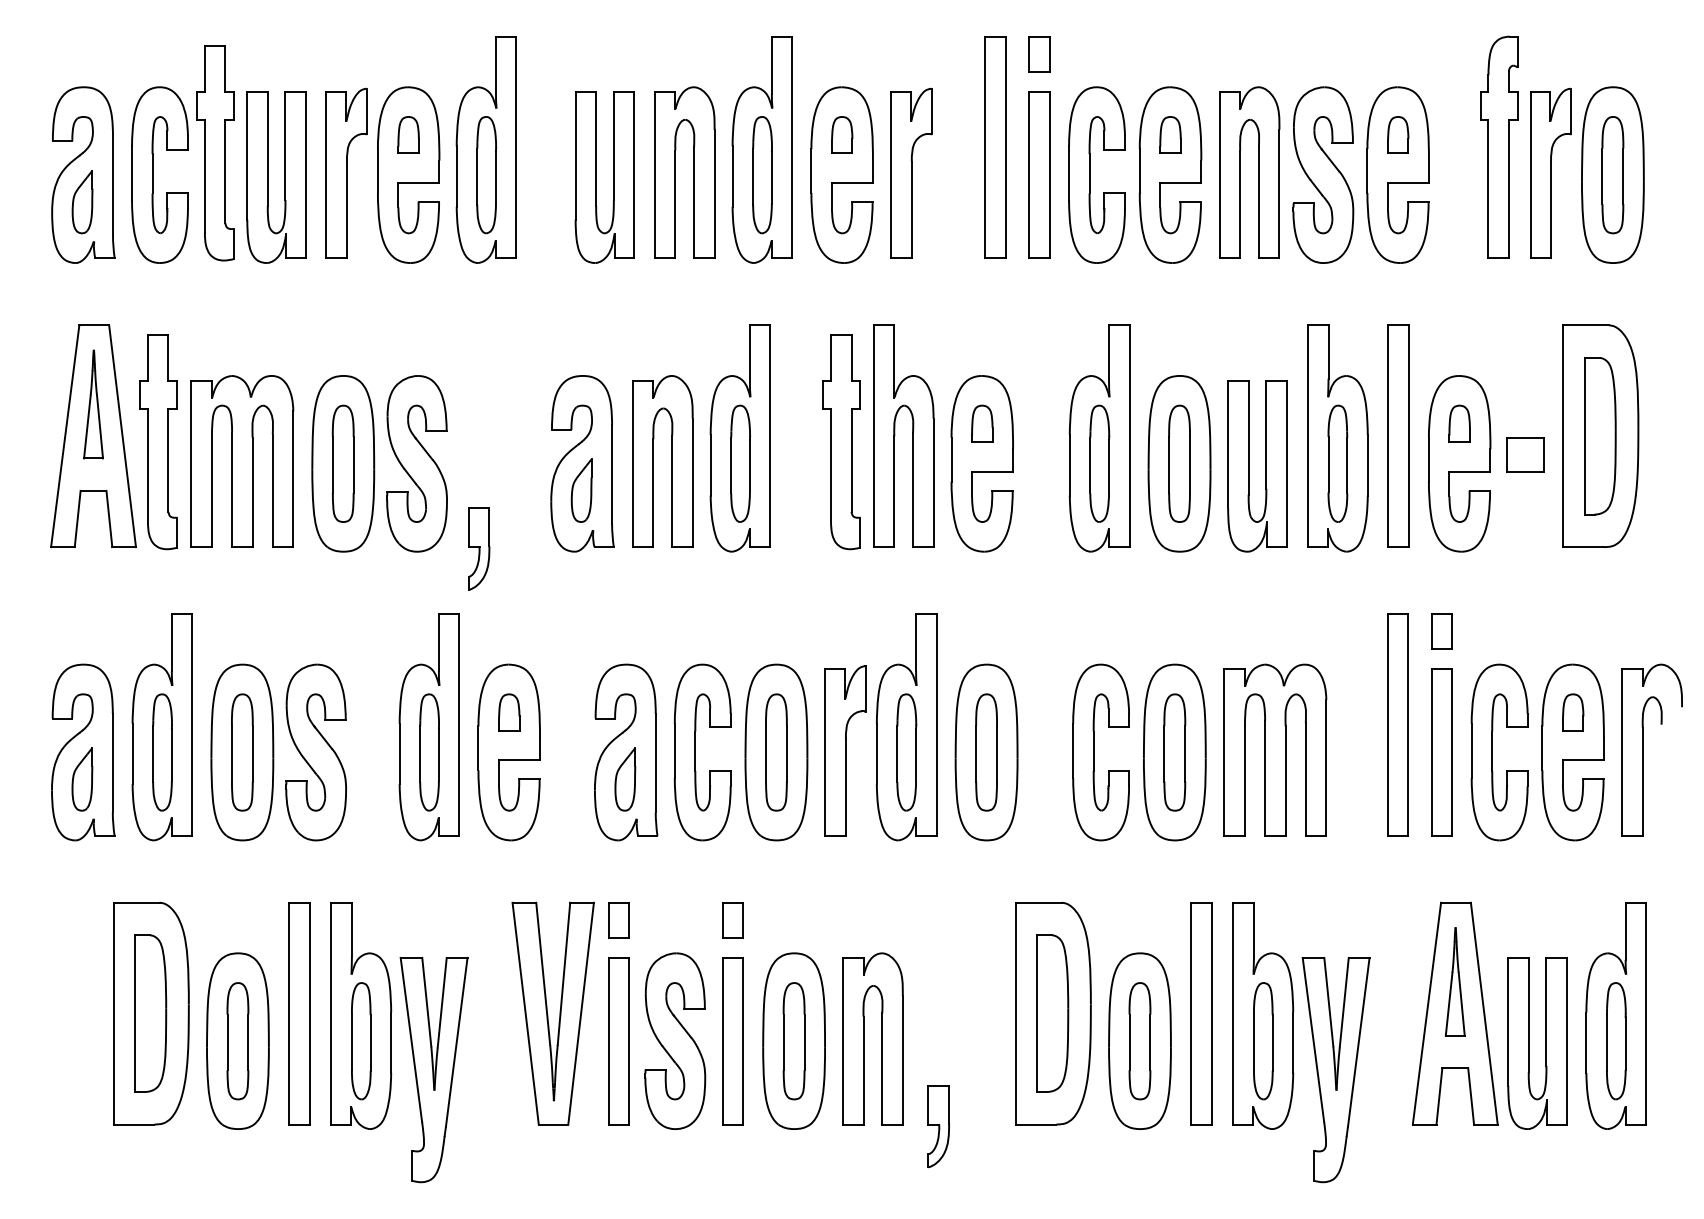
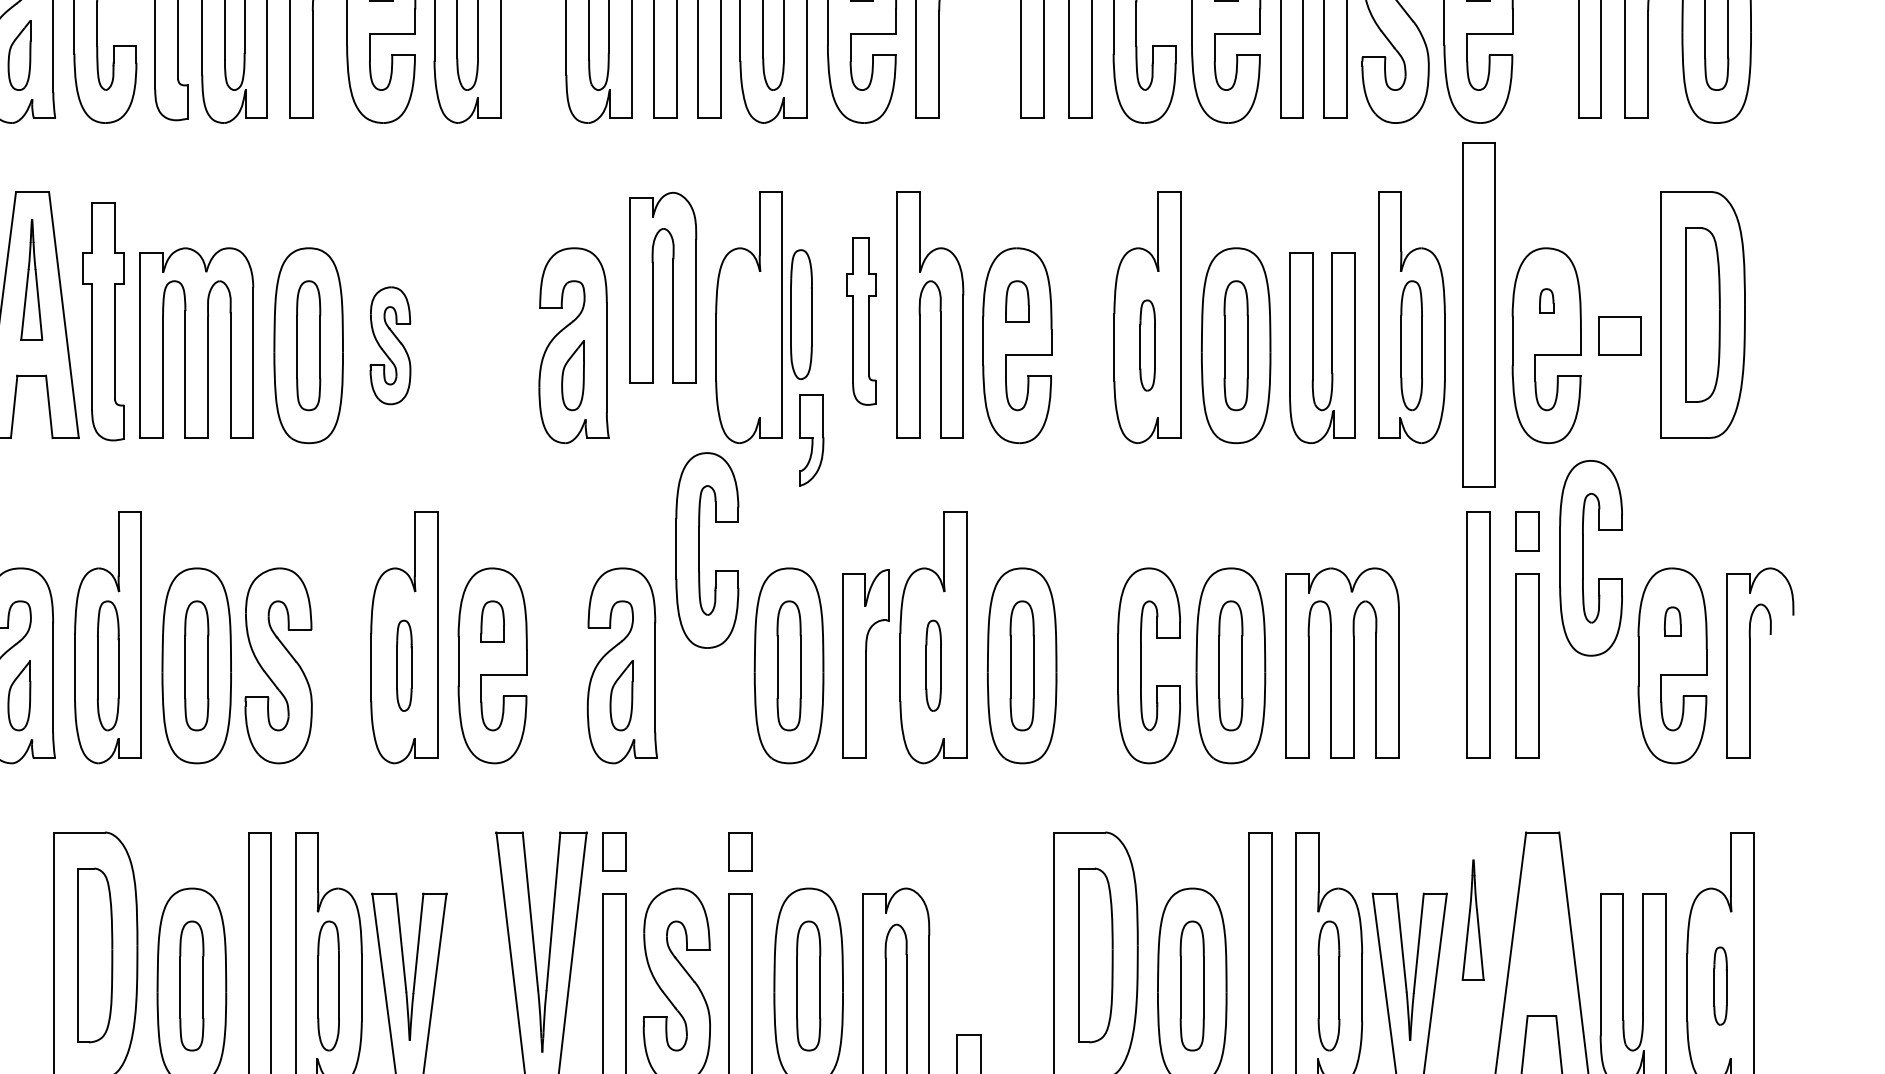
part: (1459, 423) -> (1546, 300), size x0.6
part: (1398, 435) -> (1478, 314), size x1.4
part: (841, 442) -> (861, 322), size x0.7
part: (653, 461) -> (652, 287), moved
part: (416, 463) -> (389, 345), size x0.6
part: (740, 463) -> (801, 314), moved
part: (1099, 463) -> (1147, 345), size x0.7
part: (479, 548) -> (812, 439), moved
part: (1573, 712) -> (1673, 621), size x0.7
part: (429, 752) -> (404, 665), size x0.7
part: (695, 752) -> (699, 550), moved
part: (906, 752) -> (933, 665), size x0.7
part: (1492, 752) -> (1583, 558), moved
part: (1454, 981) -> (1472, 919), moved
part: (1616, 1041) -> (1720, 986), size x0.6

